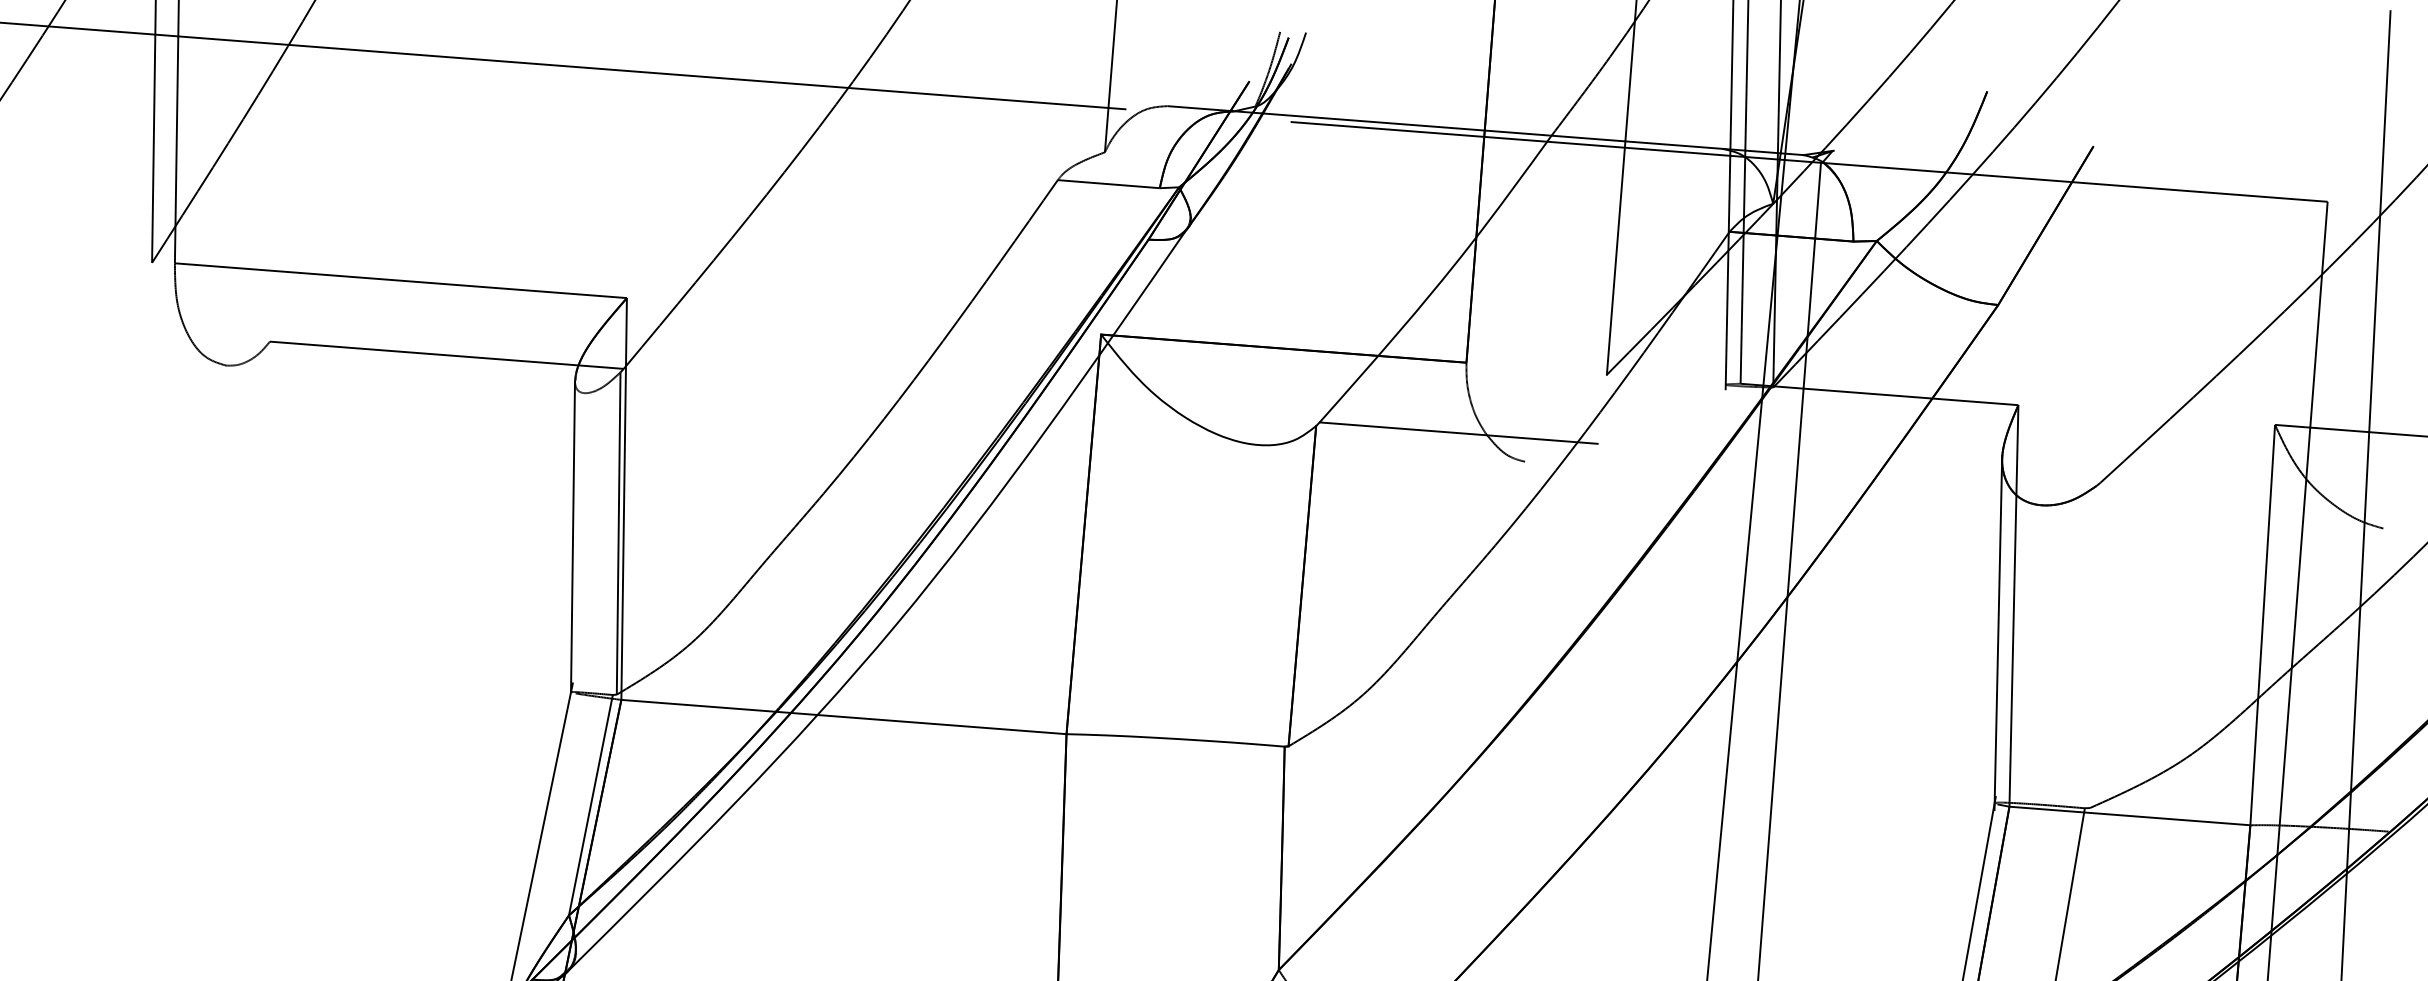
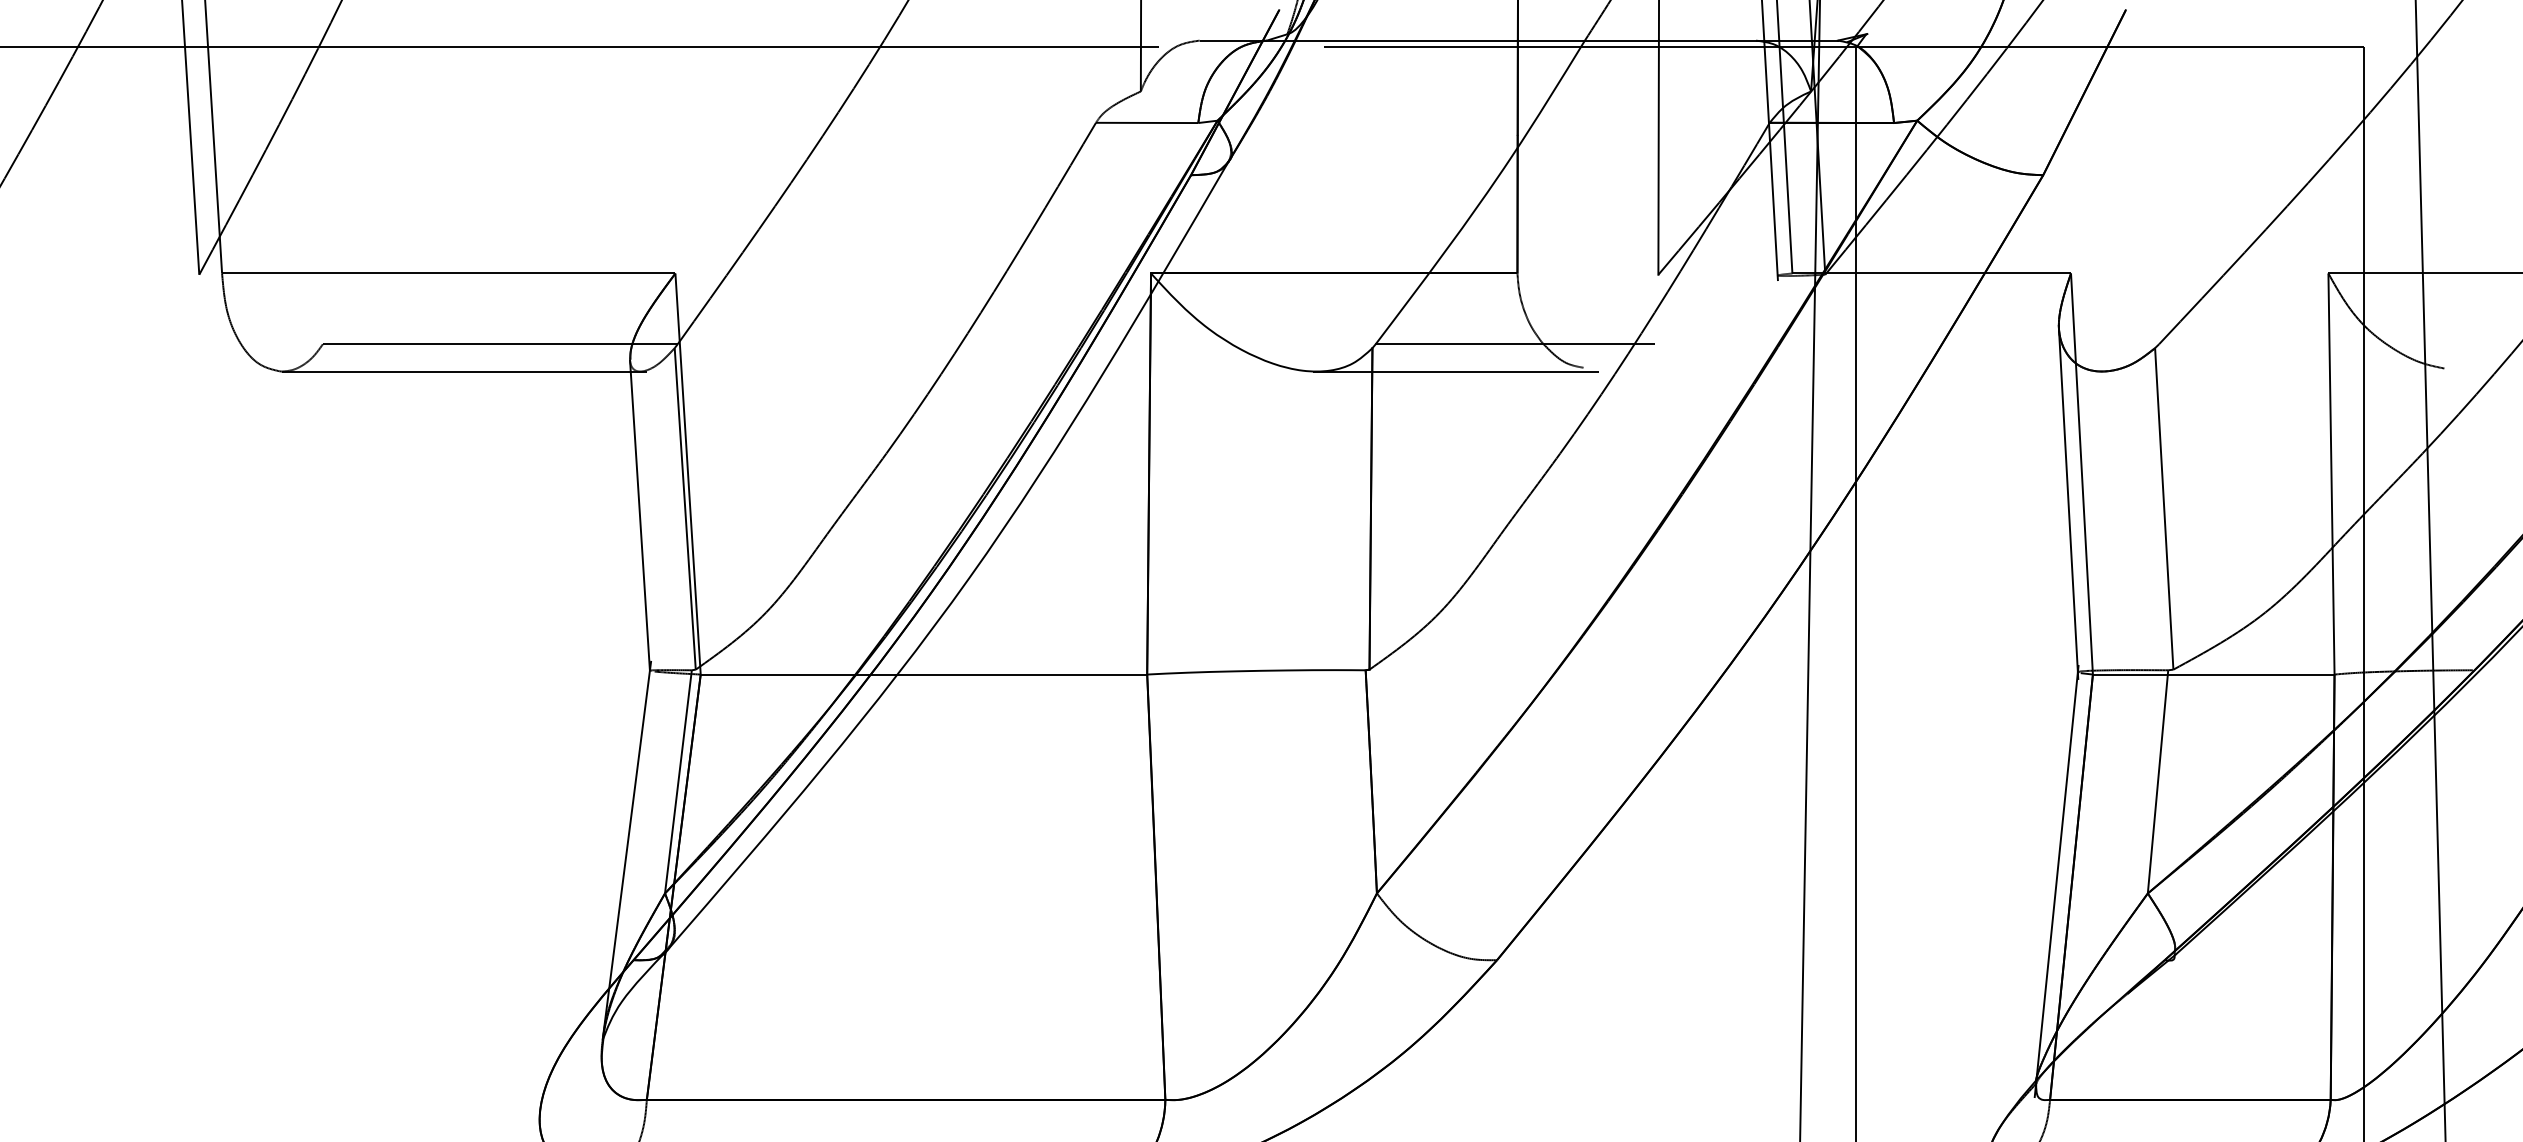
line: (408, 379) -> (463, 371), added
line: (1398, 455) -> (1456, 371), added
line: (2093, 646) -> (2164, 508), added

